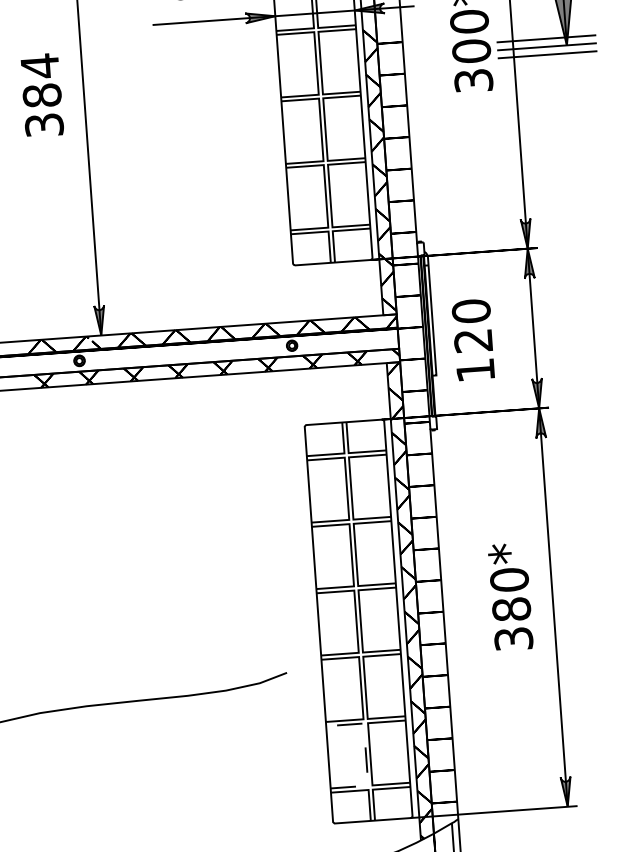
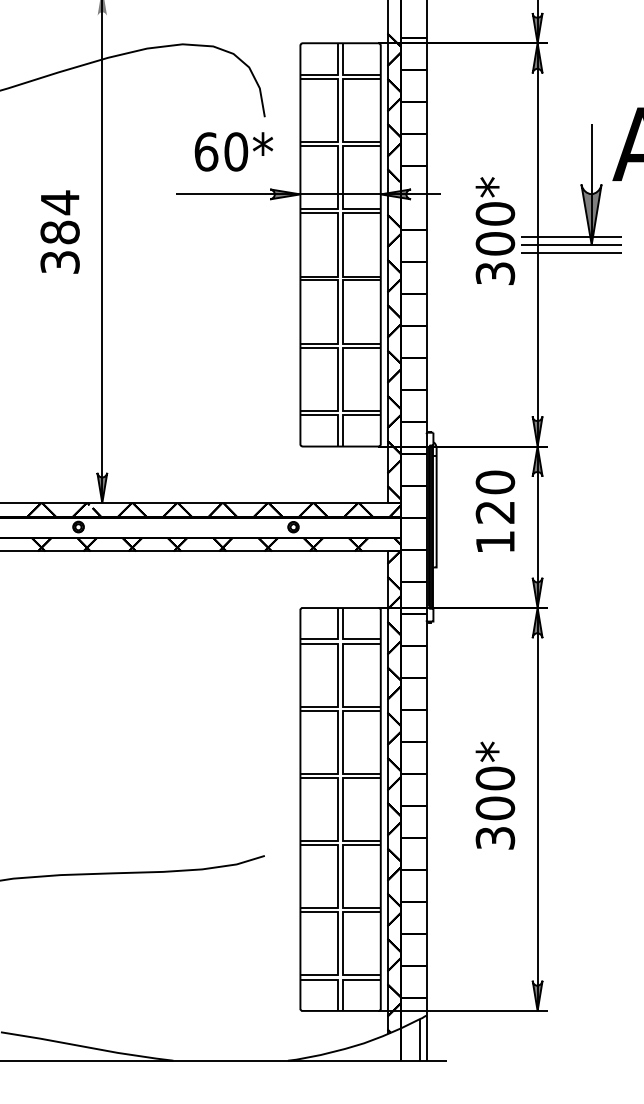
text: (41, 94) -> (59, 231), moved
text: (473, 339) -> (495, 510), moved
text: (511, 609) -> (495, 808), 380* -> 300*
line: (366, 754) -> (338, 943), dashed -> solid

